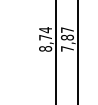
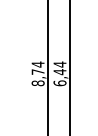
text: (66, 39) -> (59, 73), 7,87 -> 6,44

